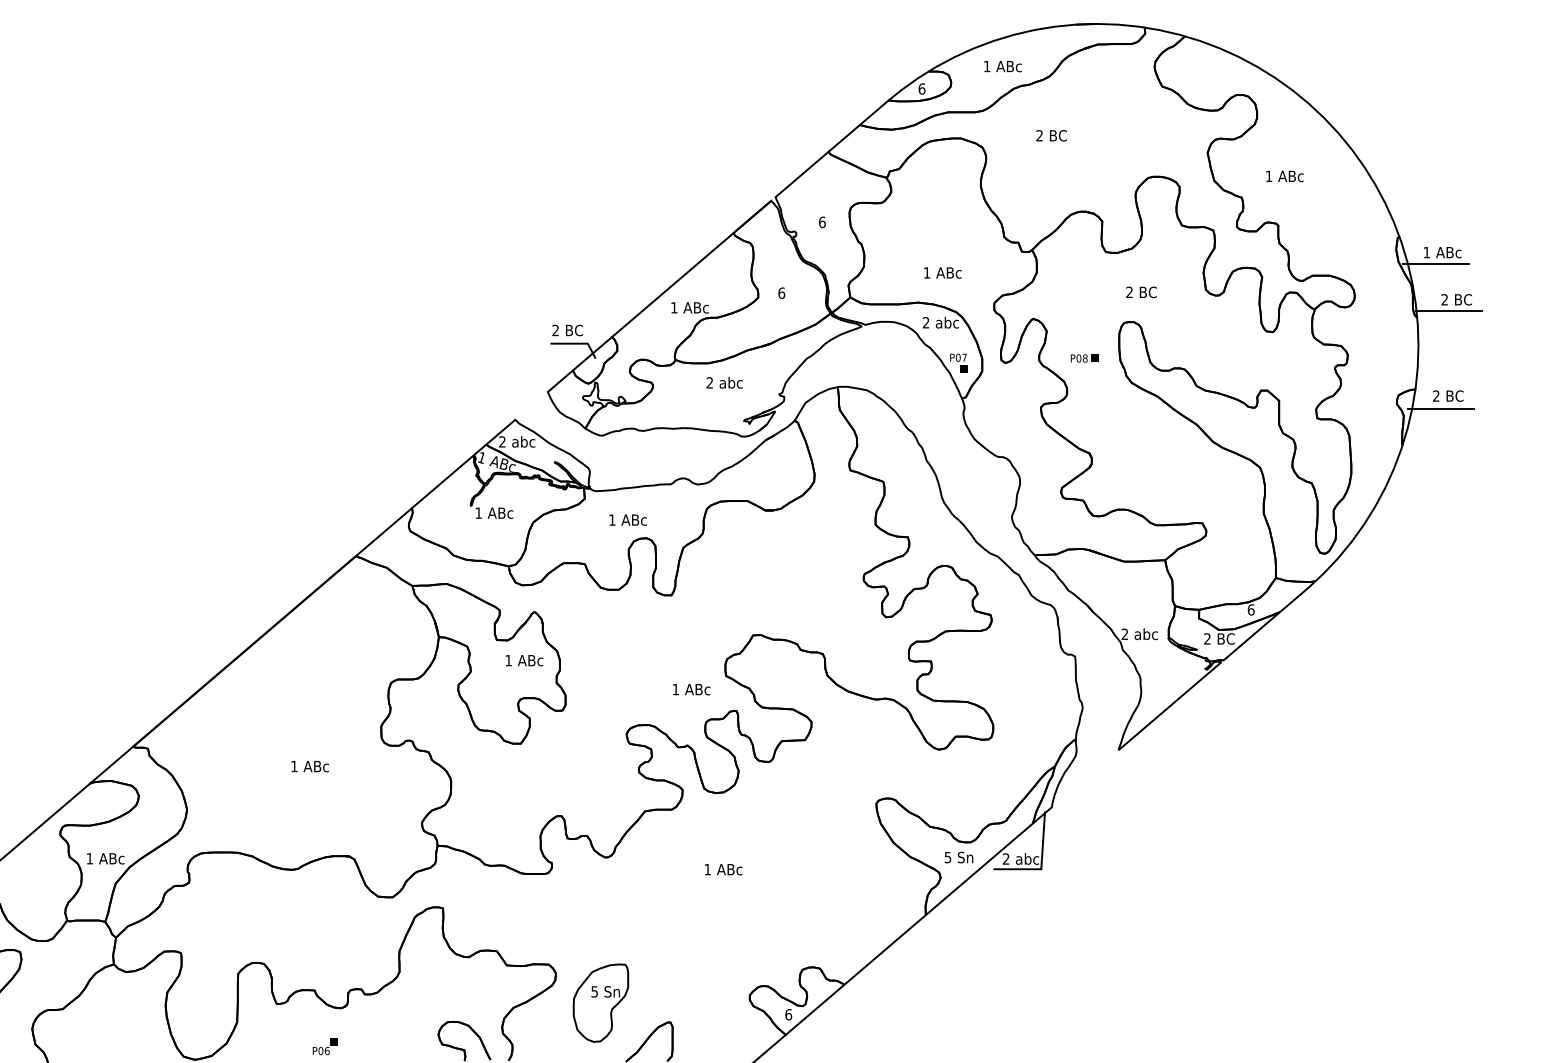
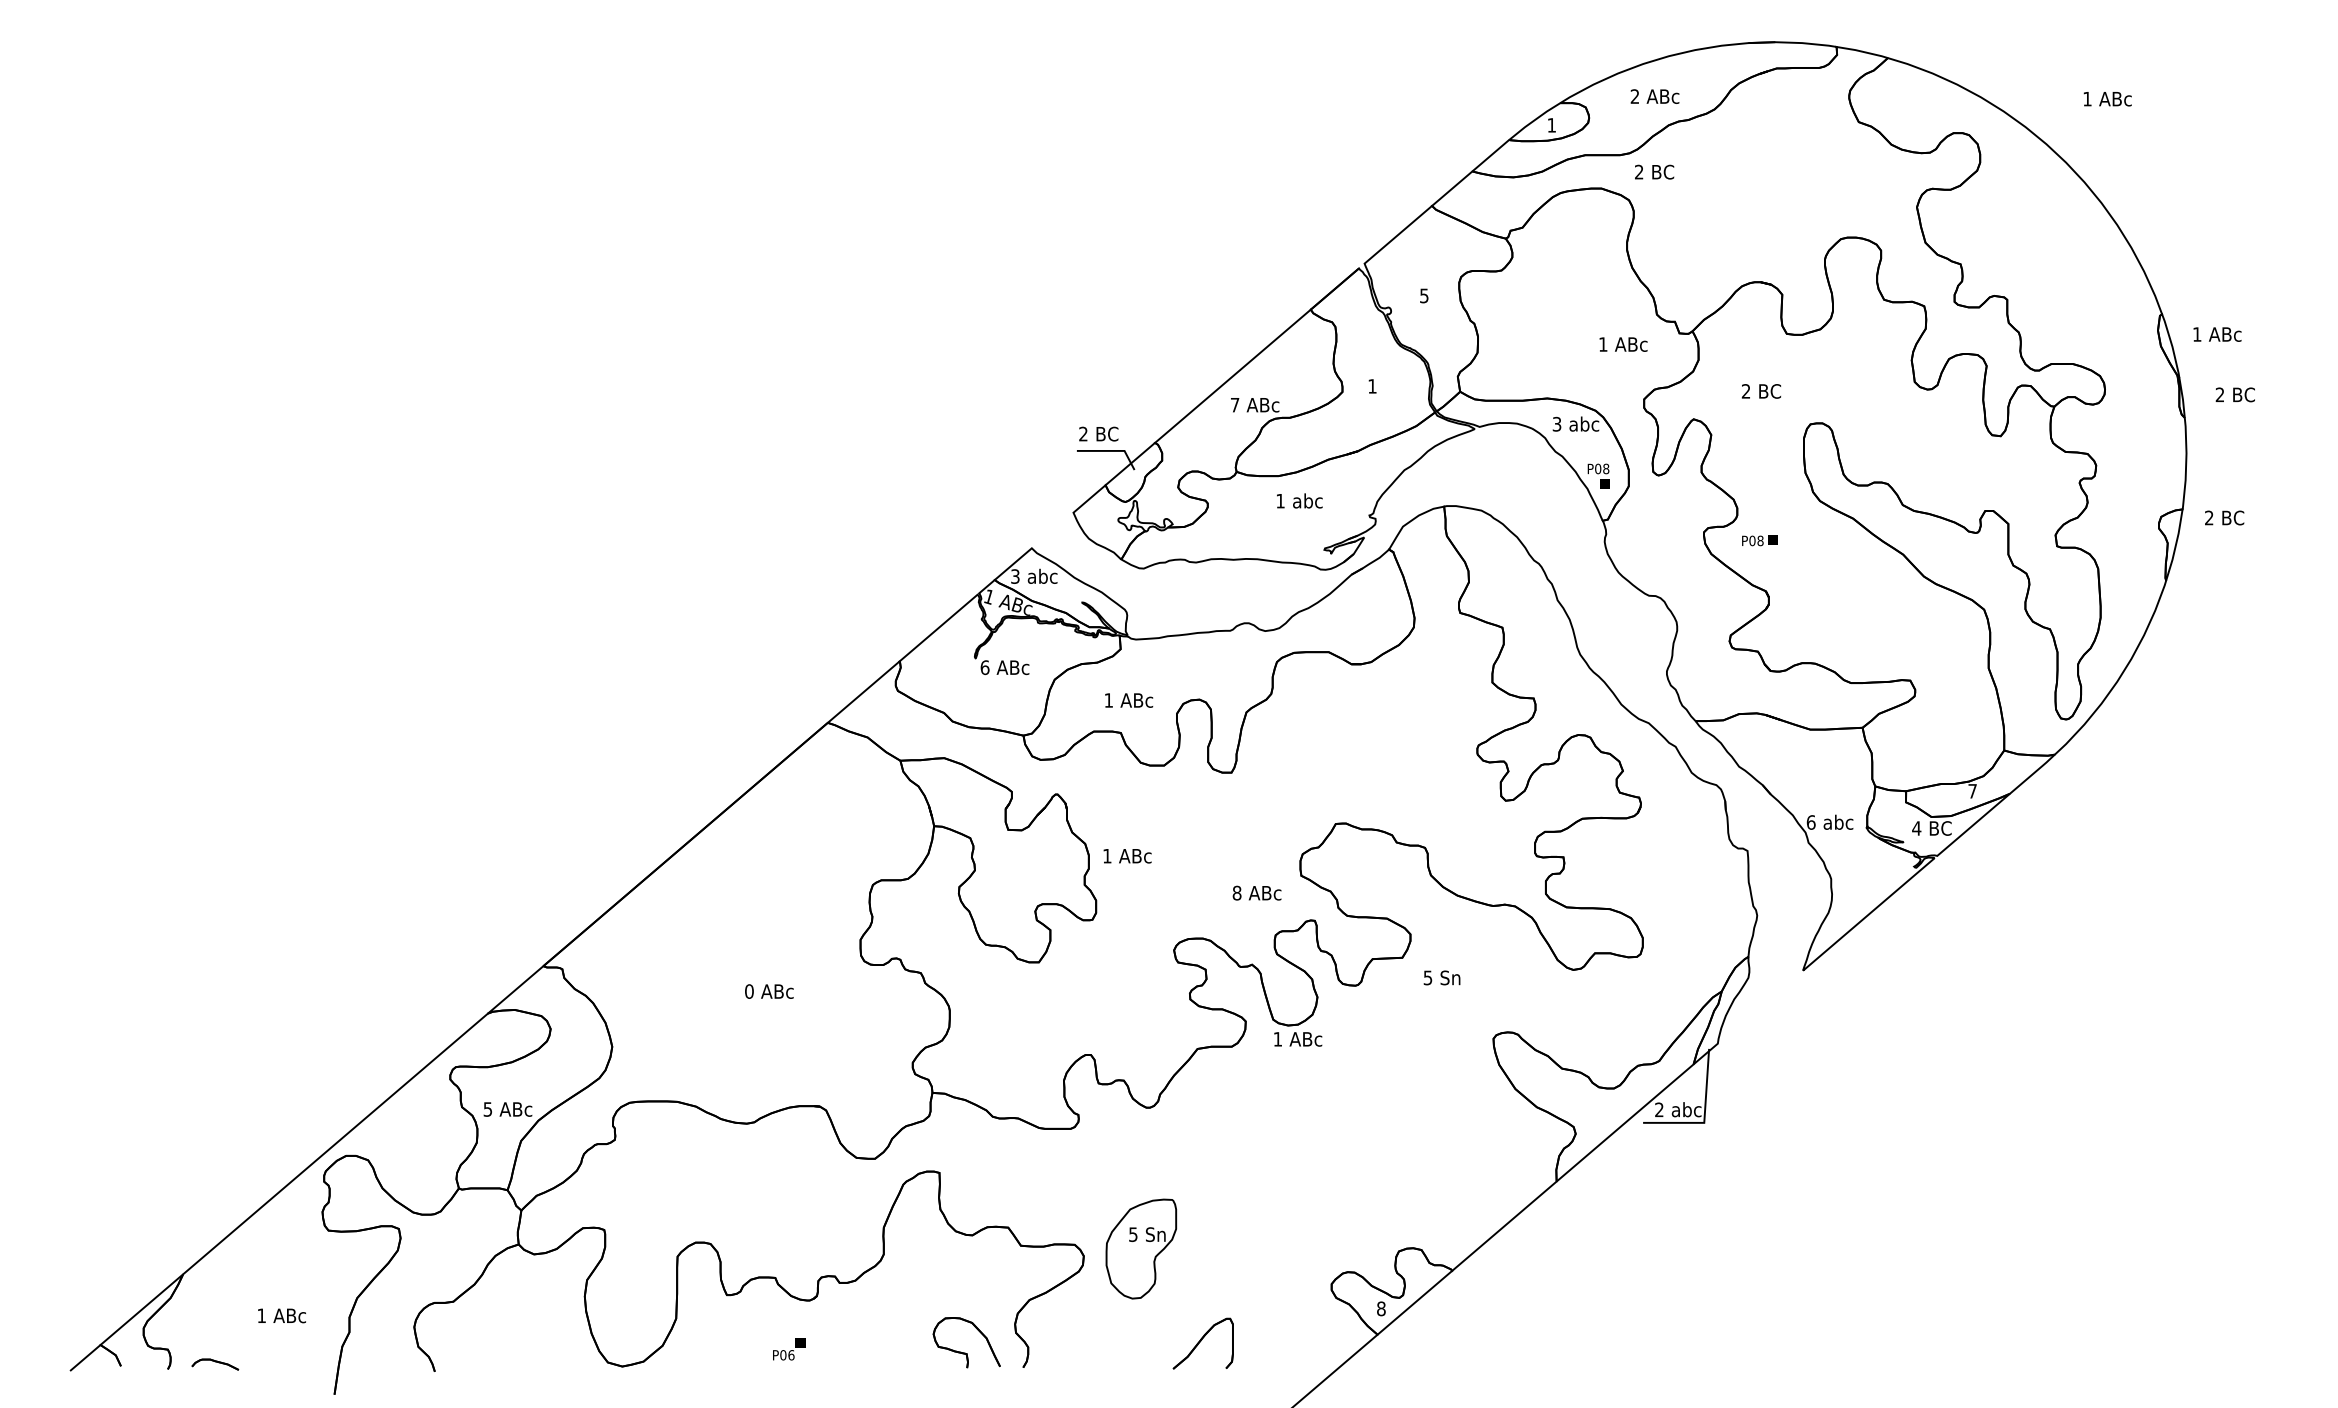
text: (986, 66) -> (1634, 96), 1 -> 2
text: (921, 89) -> (1551, 125), 6 -> 1
text: (1051, 135) -> (1654, 171), moved
text: (1284, 176) -> (2107, 99), moved
text: (822, 222) -> (1424, 295), 6 -> 5
line: (1435, 264) -> (2208, 349), removed
text: (942, 272) -> (1623, 344), moved
text: (1141, 292) -> (1761, 391), moved
text: (781, 293) -> (1372, 386), 6 -> 1
text: (674, 308) -> (1235, 405), 1 -> 7
line: (1448, 310) -> (2225, 408), removed
text: (925, 322) -> (1556, 424), 2 -> 3
text: (964, 357) -> (1606, 468), P07 -> P08
text: (1084, 358) -> (1759, 540), moved
text: (709, 382) -> (1280, 500), 2 -> 1
line: (1441, 409) -> (2215, 534), removed
text: (502, 441) -> (1015, 576), 2 -> 3
text: (478, 513) -> (984, 667), 1 -> 6
text: (628, 520) -> (1129, 700), moved
text: (1251, 609) -> (1972, 790), 6 -> 7
text: (1124, 634) -> (1810, 822), 2 -> 6
text: (1207, 638) -> (1916, 828), 2 -> 4
text: (524, 660) -> (1127, 856), moved
text: (675, 689) -> (1236, 892), 1 -> 8
text: (294, 766) -> (749, 991), 1 -> 0
text: (958, 857) -> (1441, 977), moved
text: (89, 858) -> (487, 1109), 1 -> 5
text: (723, 869) -> (1298, 1039), moved
part: (601, 1002) -> (1141, 1248), moved
text: (788, 1014) -> (1381, 1308), 6 -> 8

